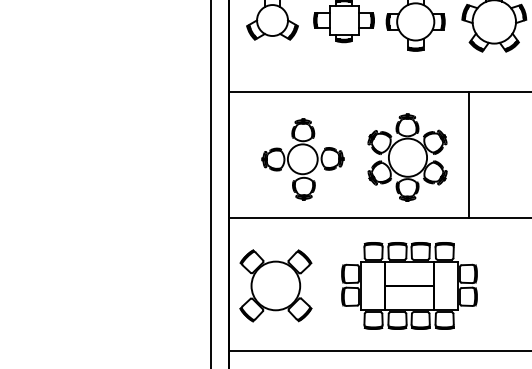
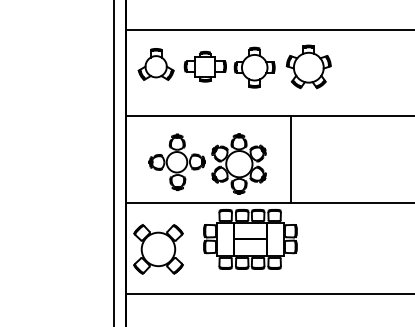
part: (406, 156) -> (238, 163), moved
part: (409, 286) -> (250, 239), moved

